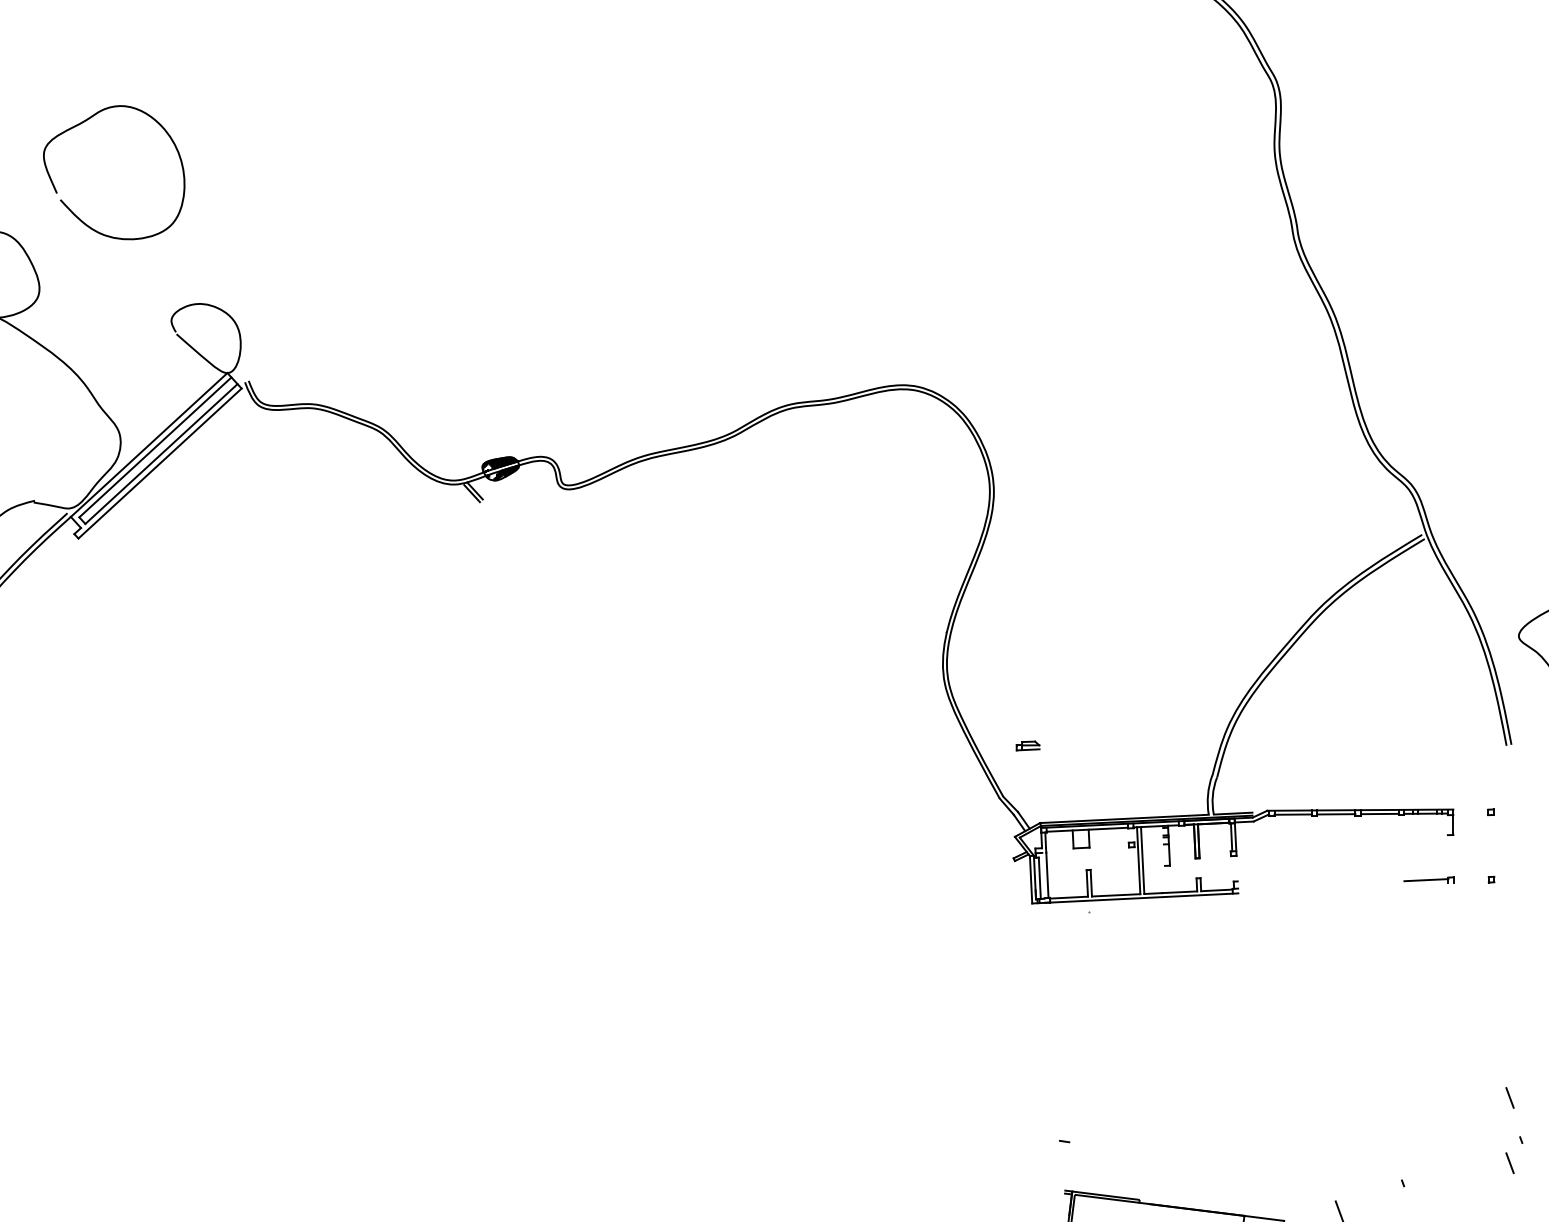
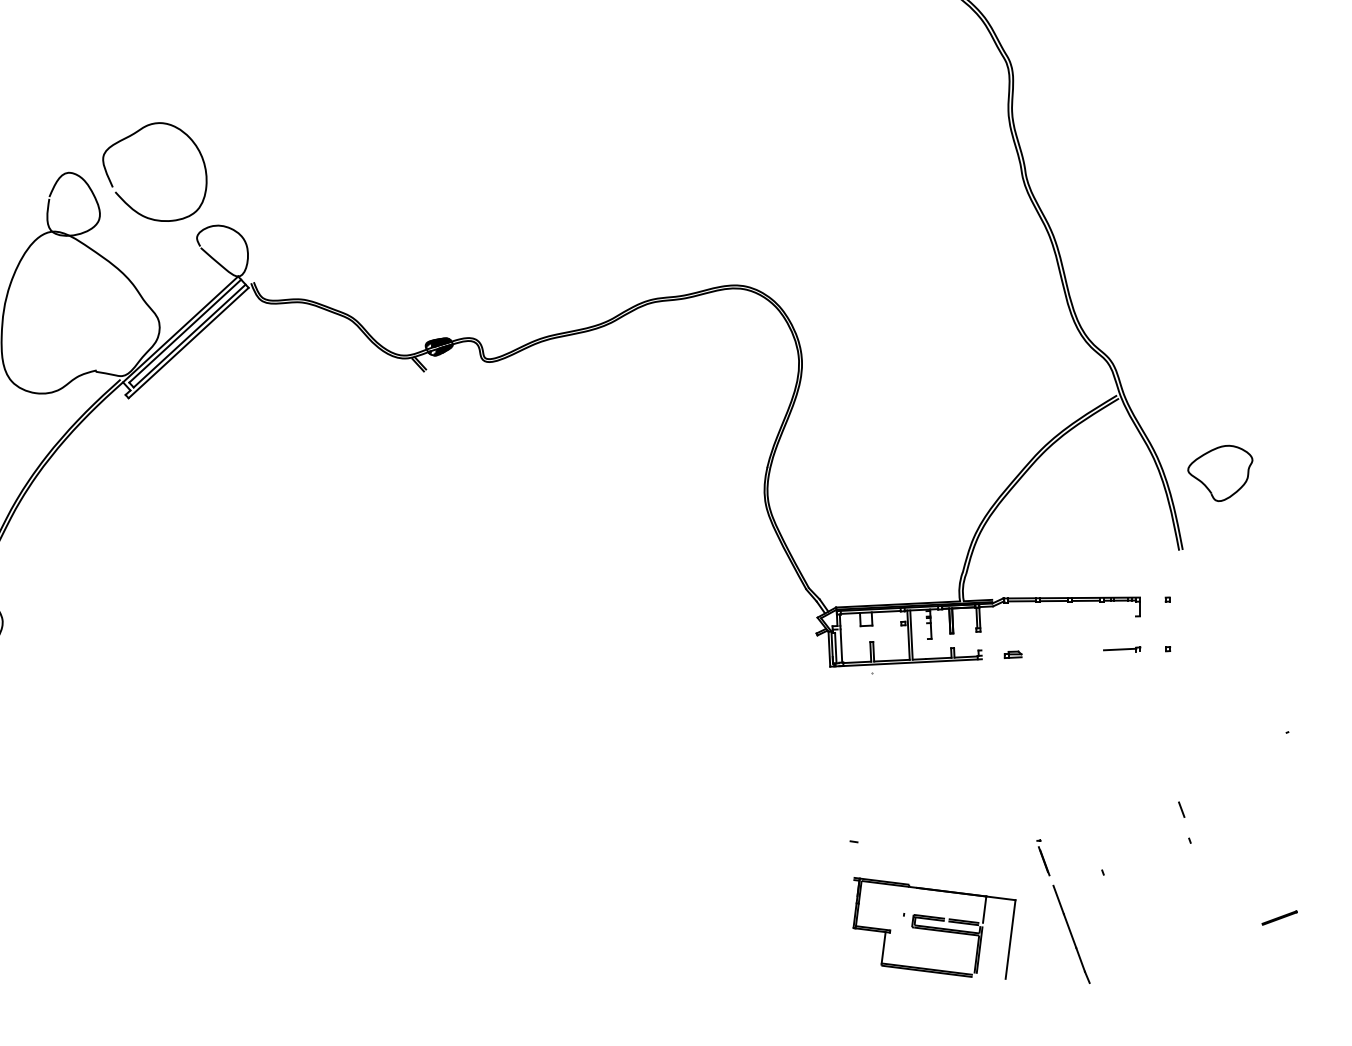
curve: (85, 122) -> (133, 135), moved
part: (1027, 745) -> (1012, 654), moved
part: (1322, 1162) -> (1043, 857), added
line: (1509, 1162) -> (1181, 857), removed

